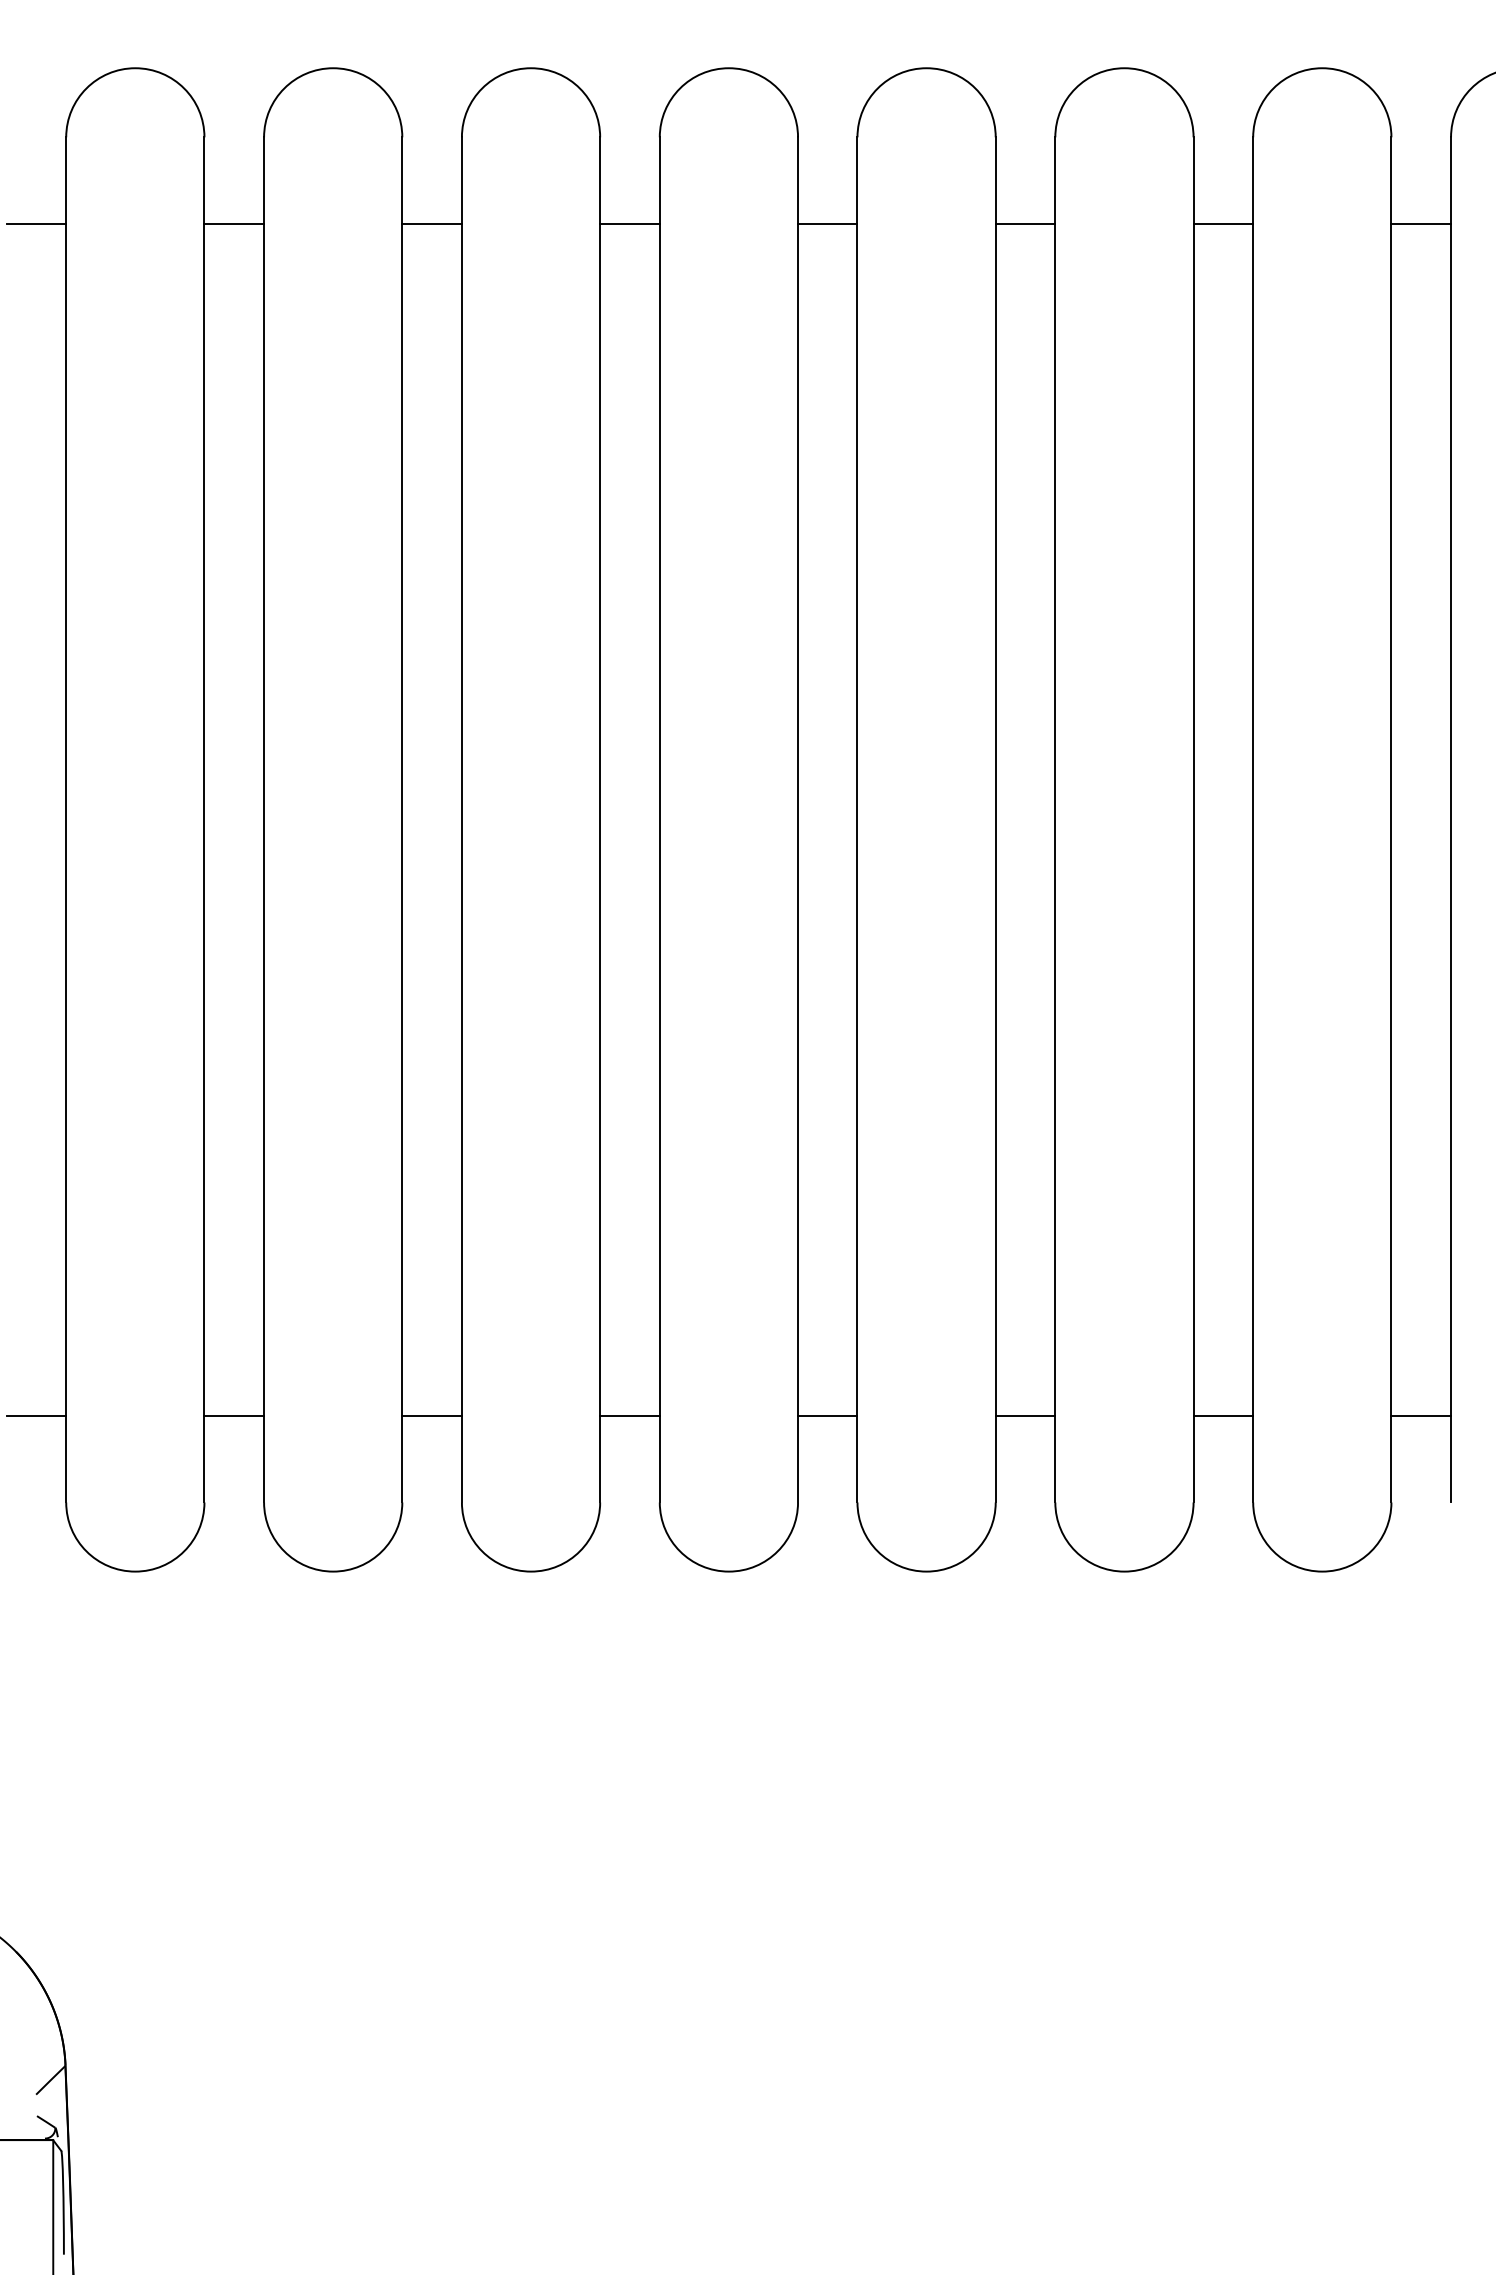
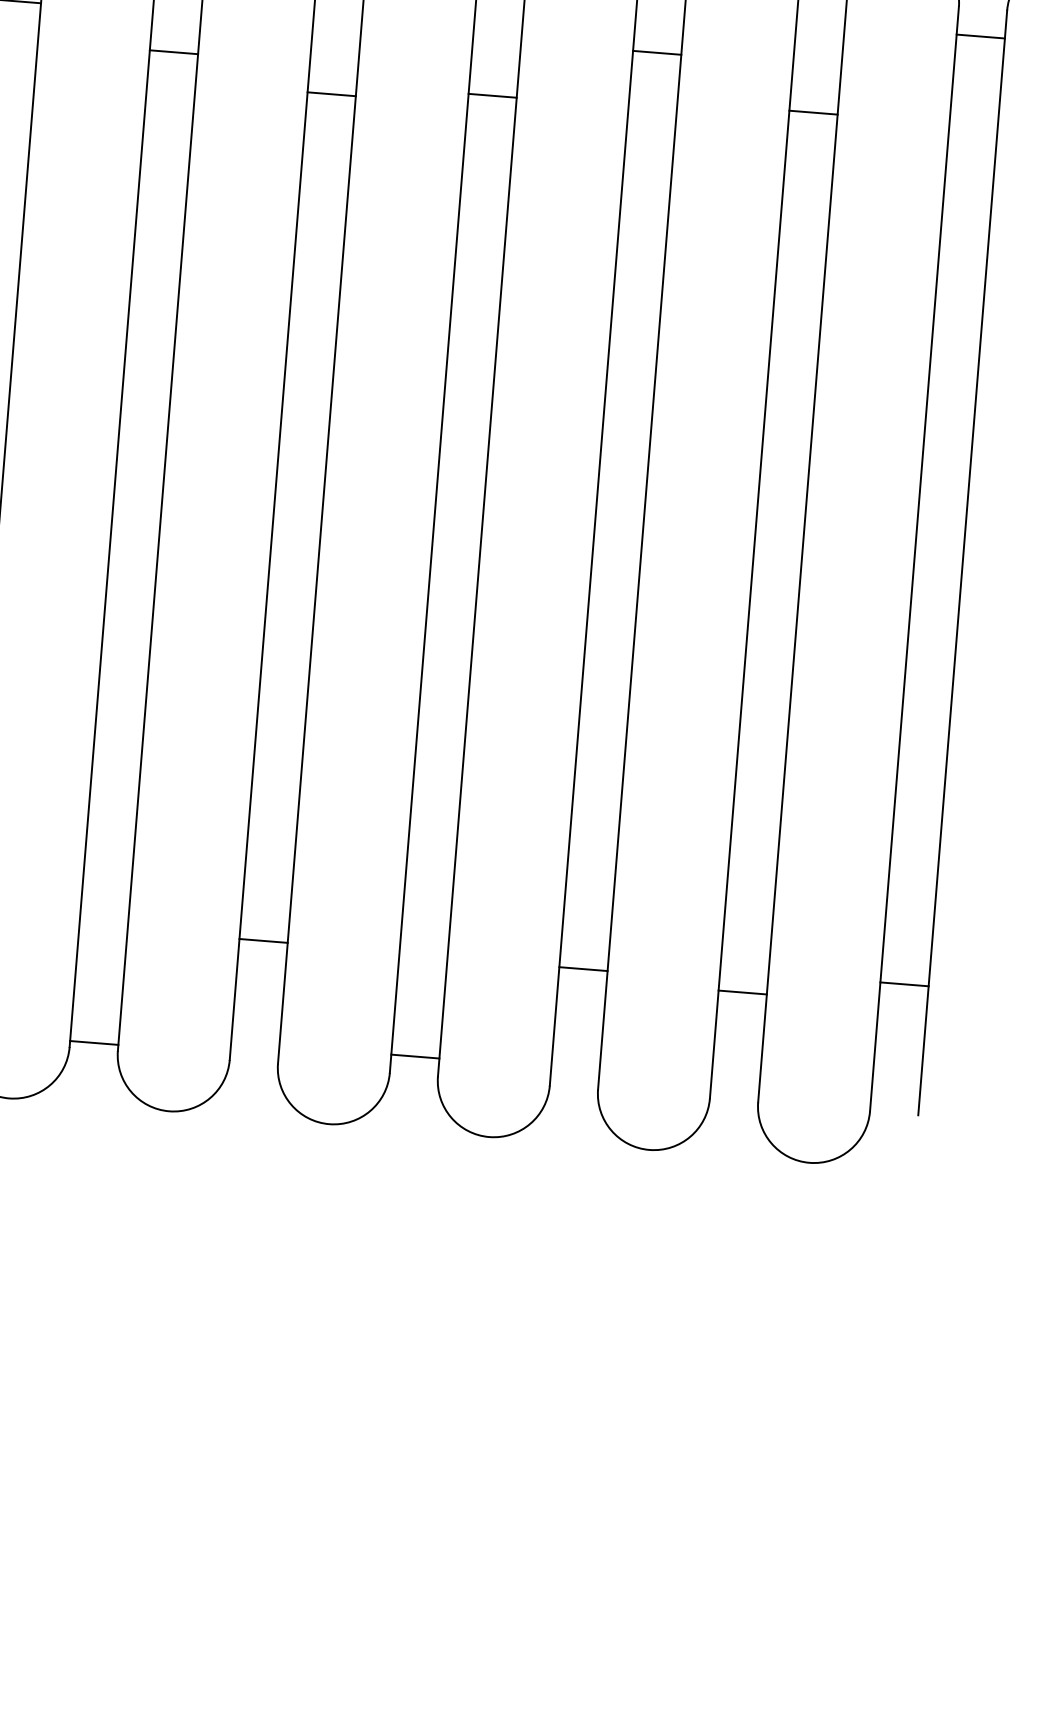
line: (431, 223) -> (173, 52), moved
line: (629, 223) -> (331, 94), moved
line: (827, 223) -> (492, 95), moved
line: (1223, 223) -> (813, 112), moved
line: (1421, 223) -> (981, 36), moved
line: (431, 1416) -> (93, 1043), moved
line: (629, 1416) -> (263, 941), moved
line: (827, 1416) -> (415, 1056), moved
line: (1025, 1416) -> (583, 969), moved
line: (1223, 1416) -> (742, 992), moved
line: (1421, 1416) -> (904, 984), moved

